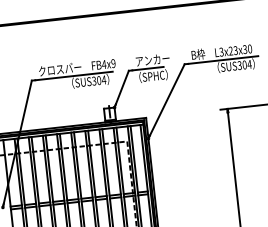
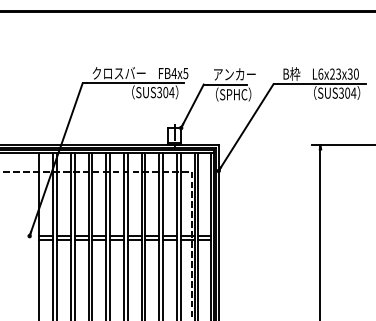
text: (221, 51) -> (320, 73), L3x23x30 -> L6x23x30
text: (113, 62) -> (185, 72), FB4x9 -> FB4x5

